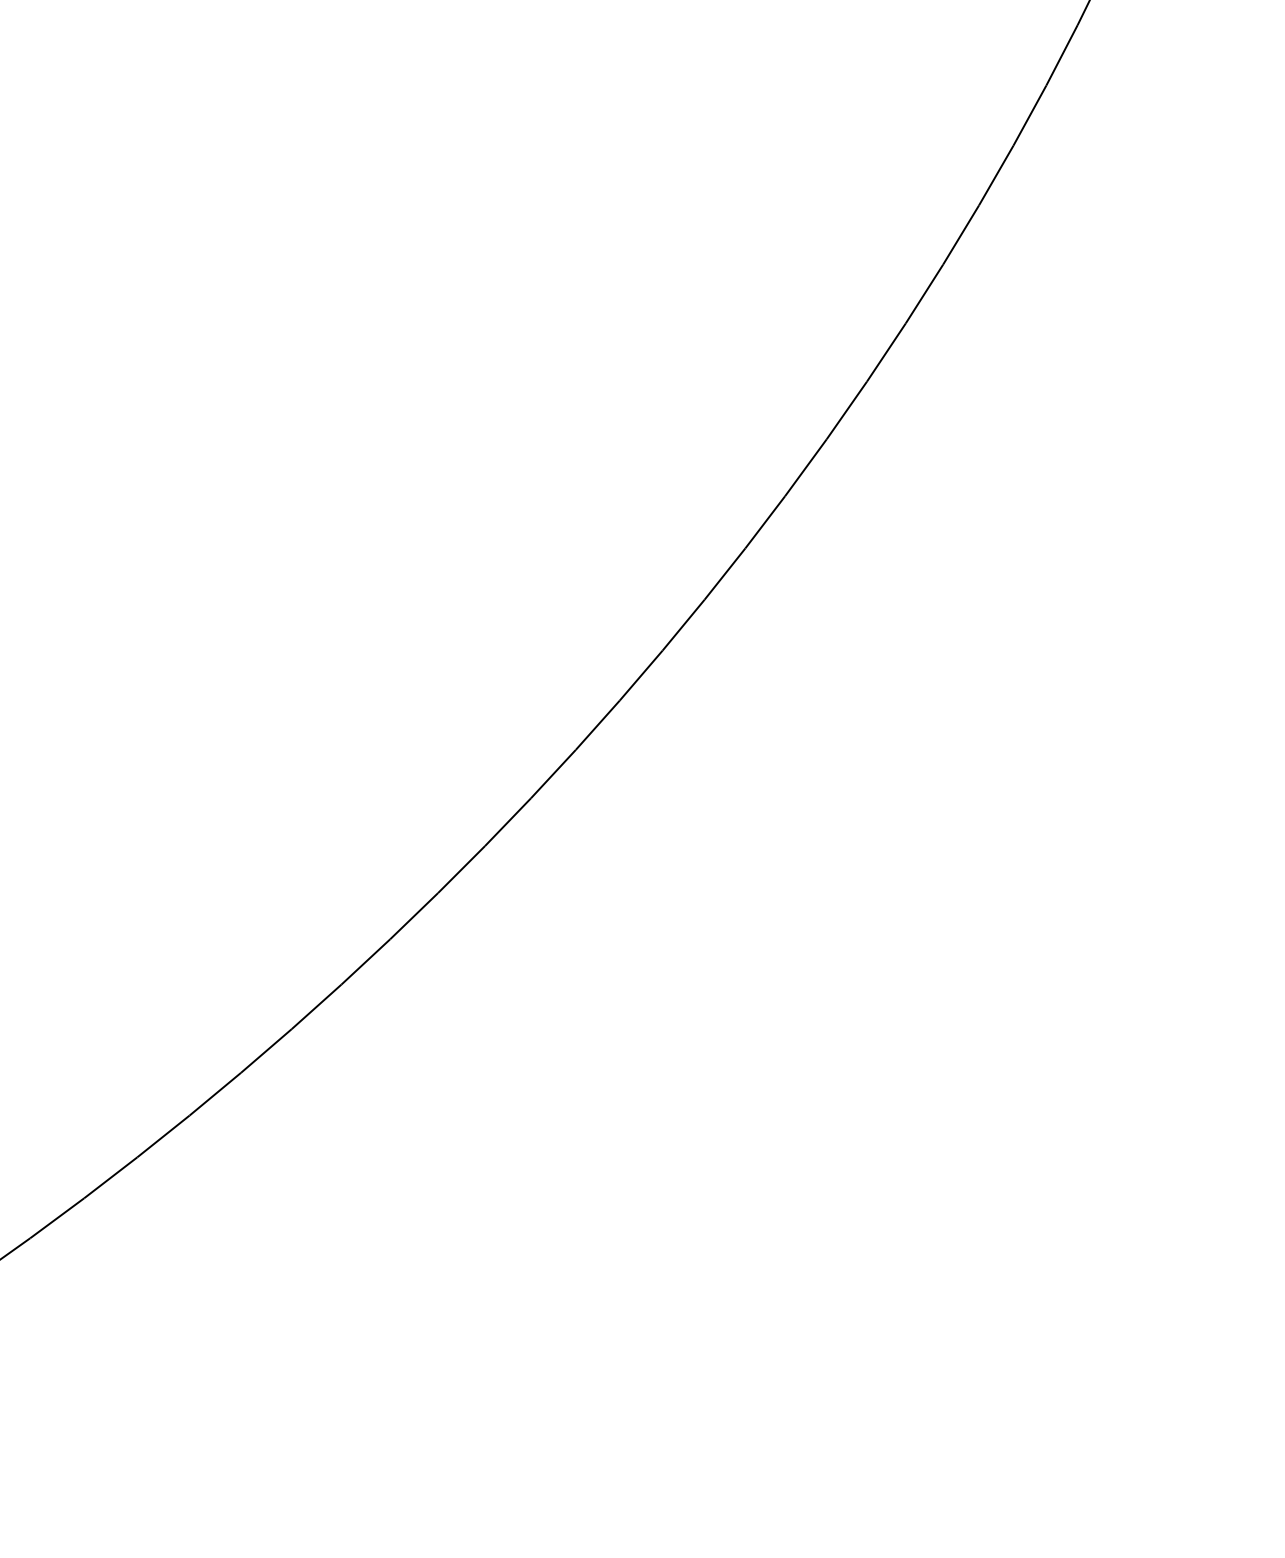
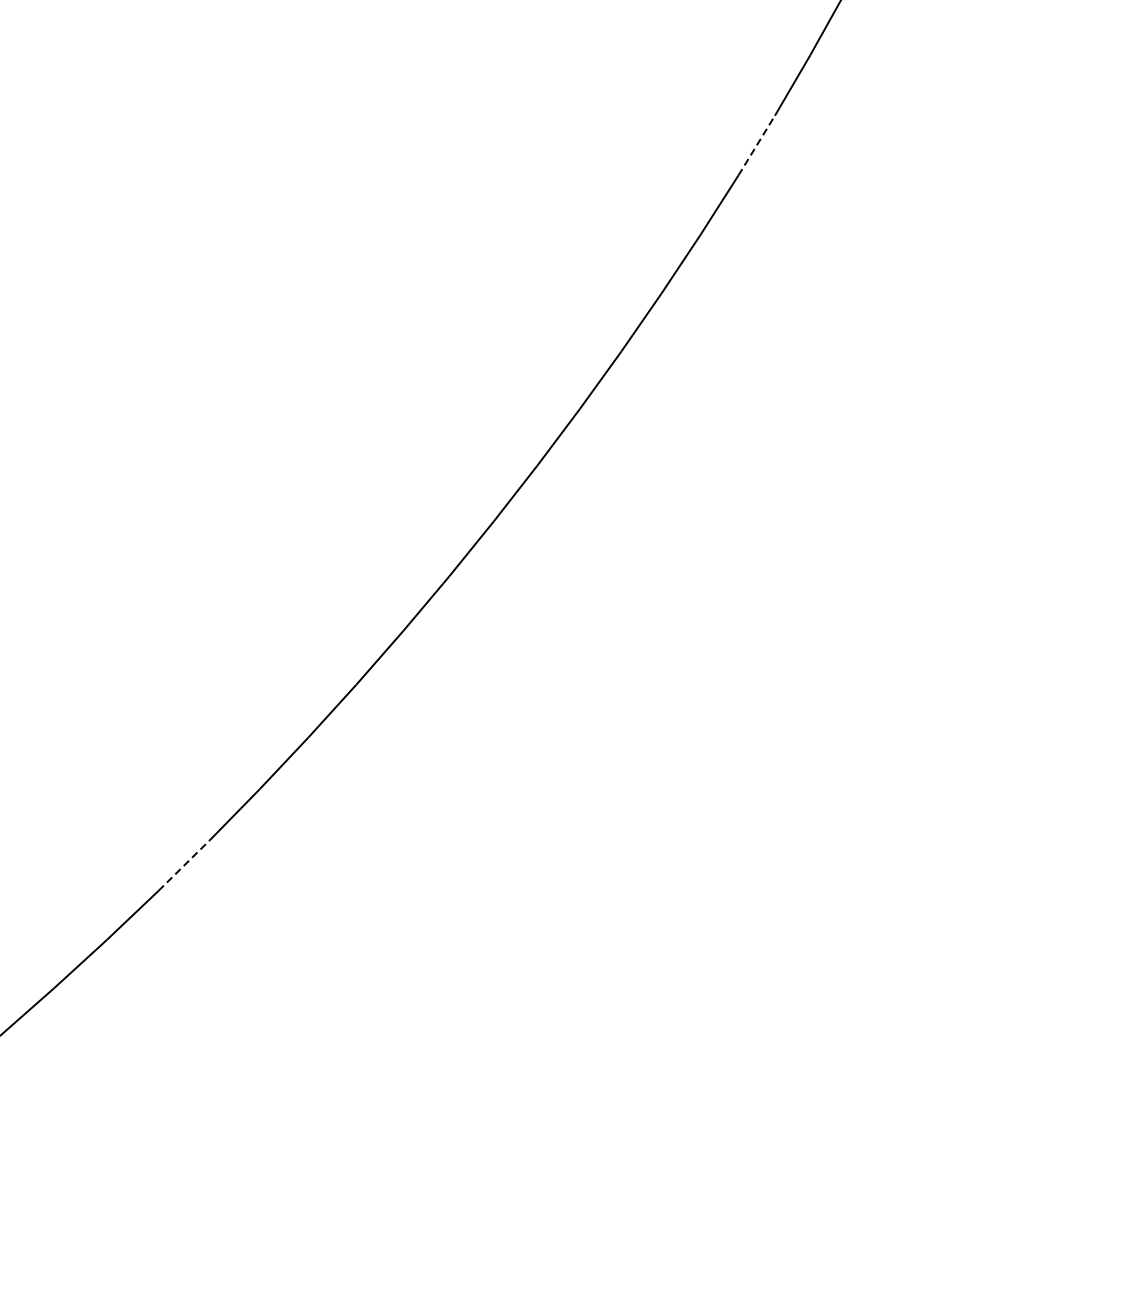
line: (724, 574) -> (756, 146), solid -> dashed
line: (110, 1177) -> (183, 865), solid -> dashed

